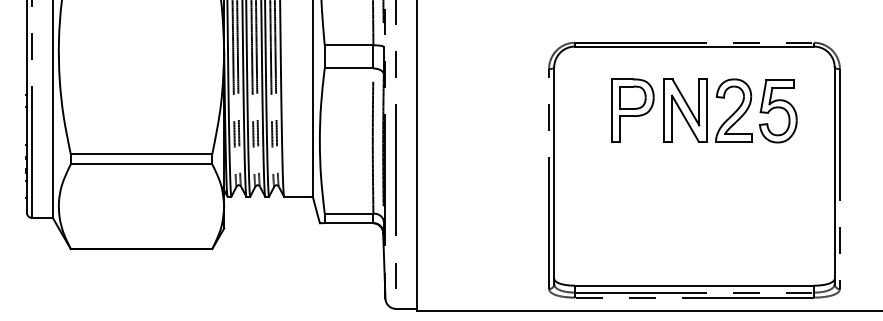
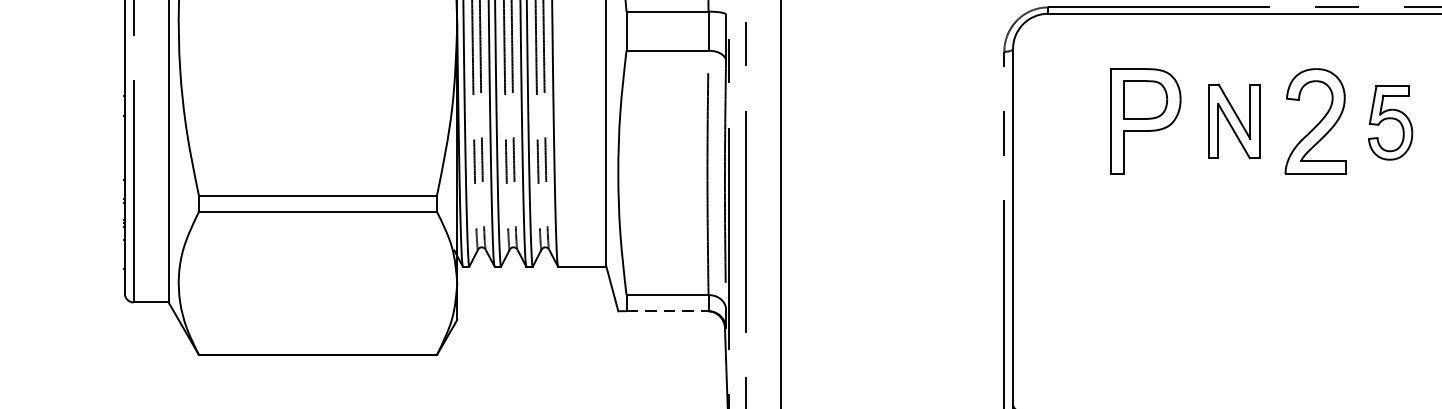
part: (685, 110) -> (1234, 121), size x0.7
part: (778, 111) -> (1390, 123), size x0.7
line: (349, 223) -> (668, 311), solid -> dashed

